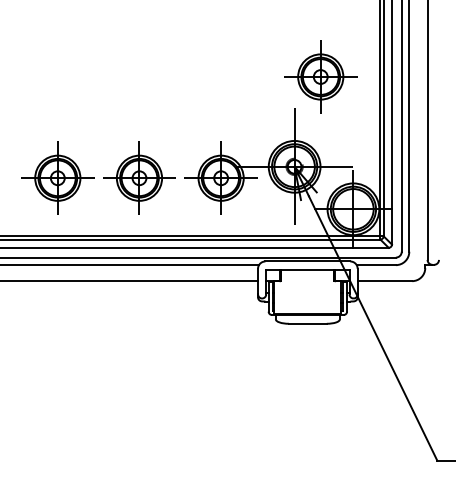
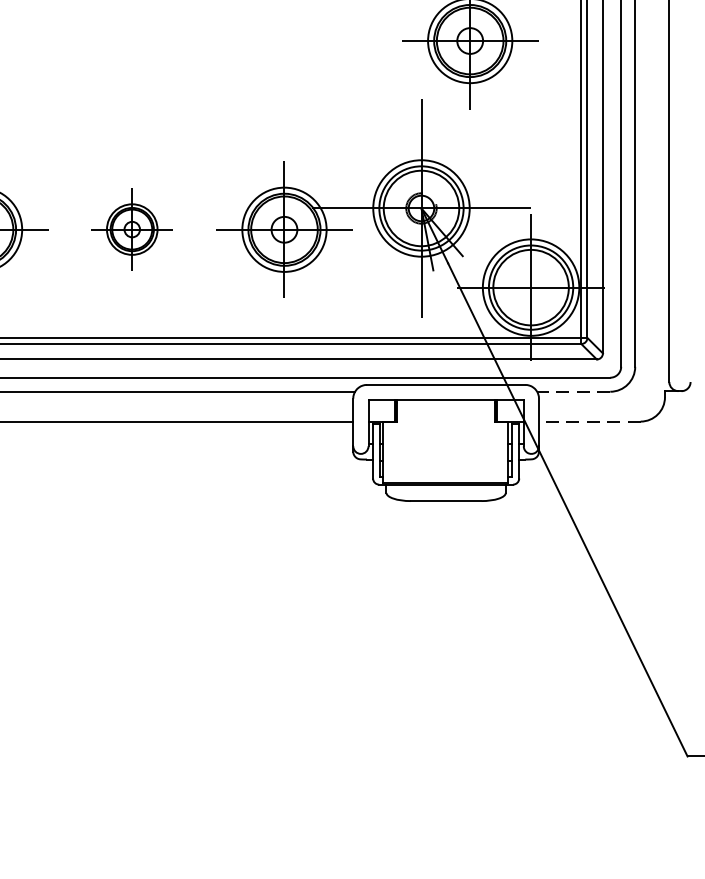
part: (139, 177) -> (132, 228), size x0.6
line: (376, 265) -> (574, 392), solid -> dashed
line: (384, 281) -> (589, 422), solid -> dashed

